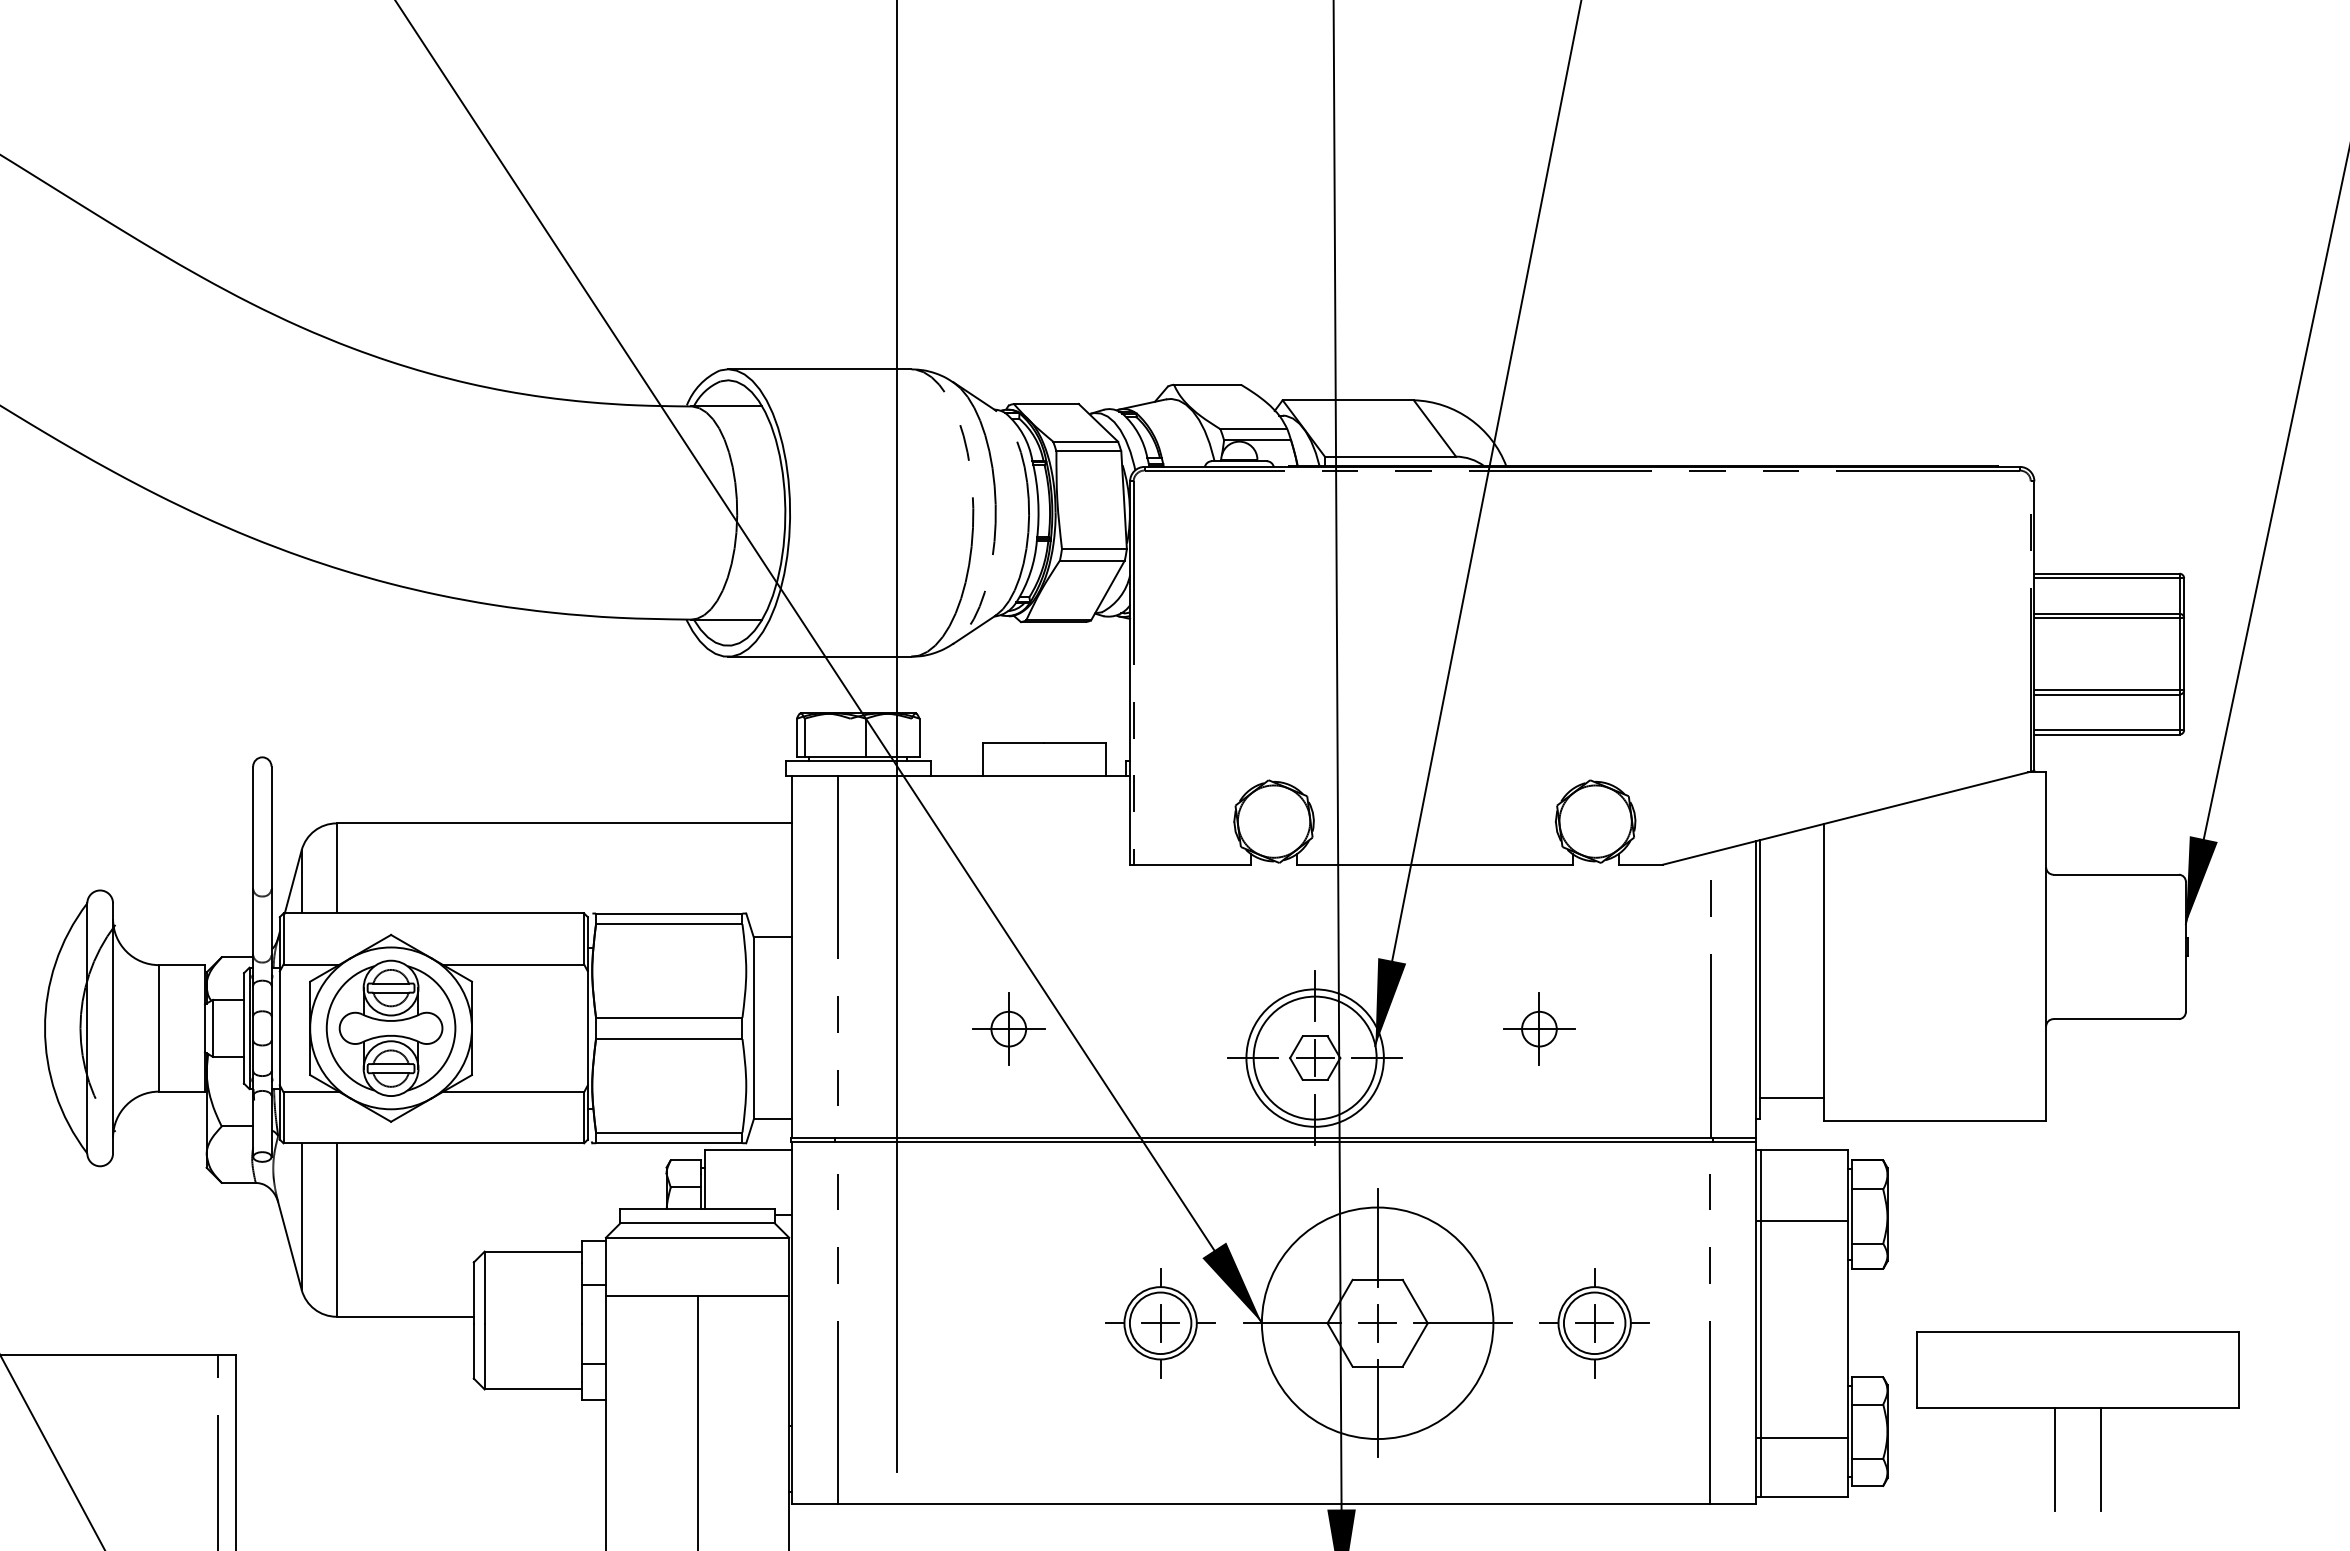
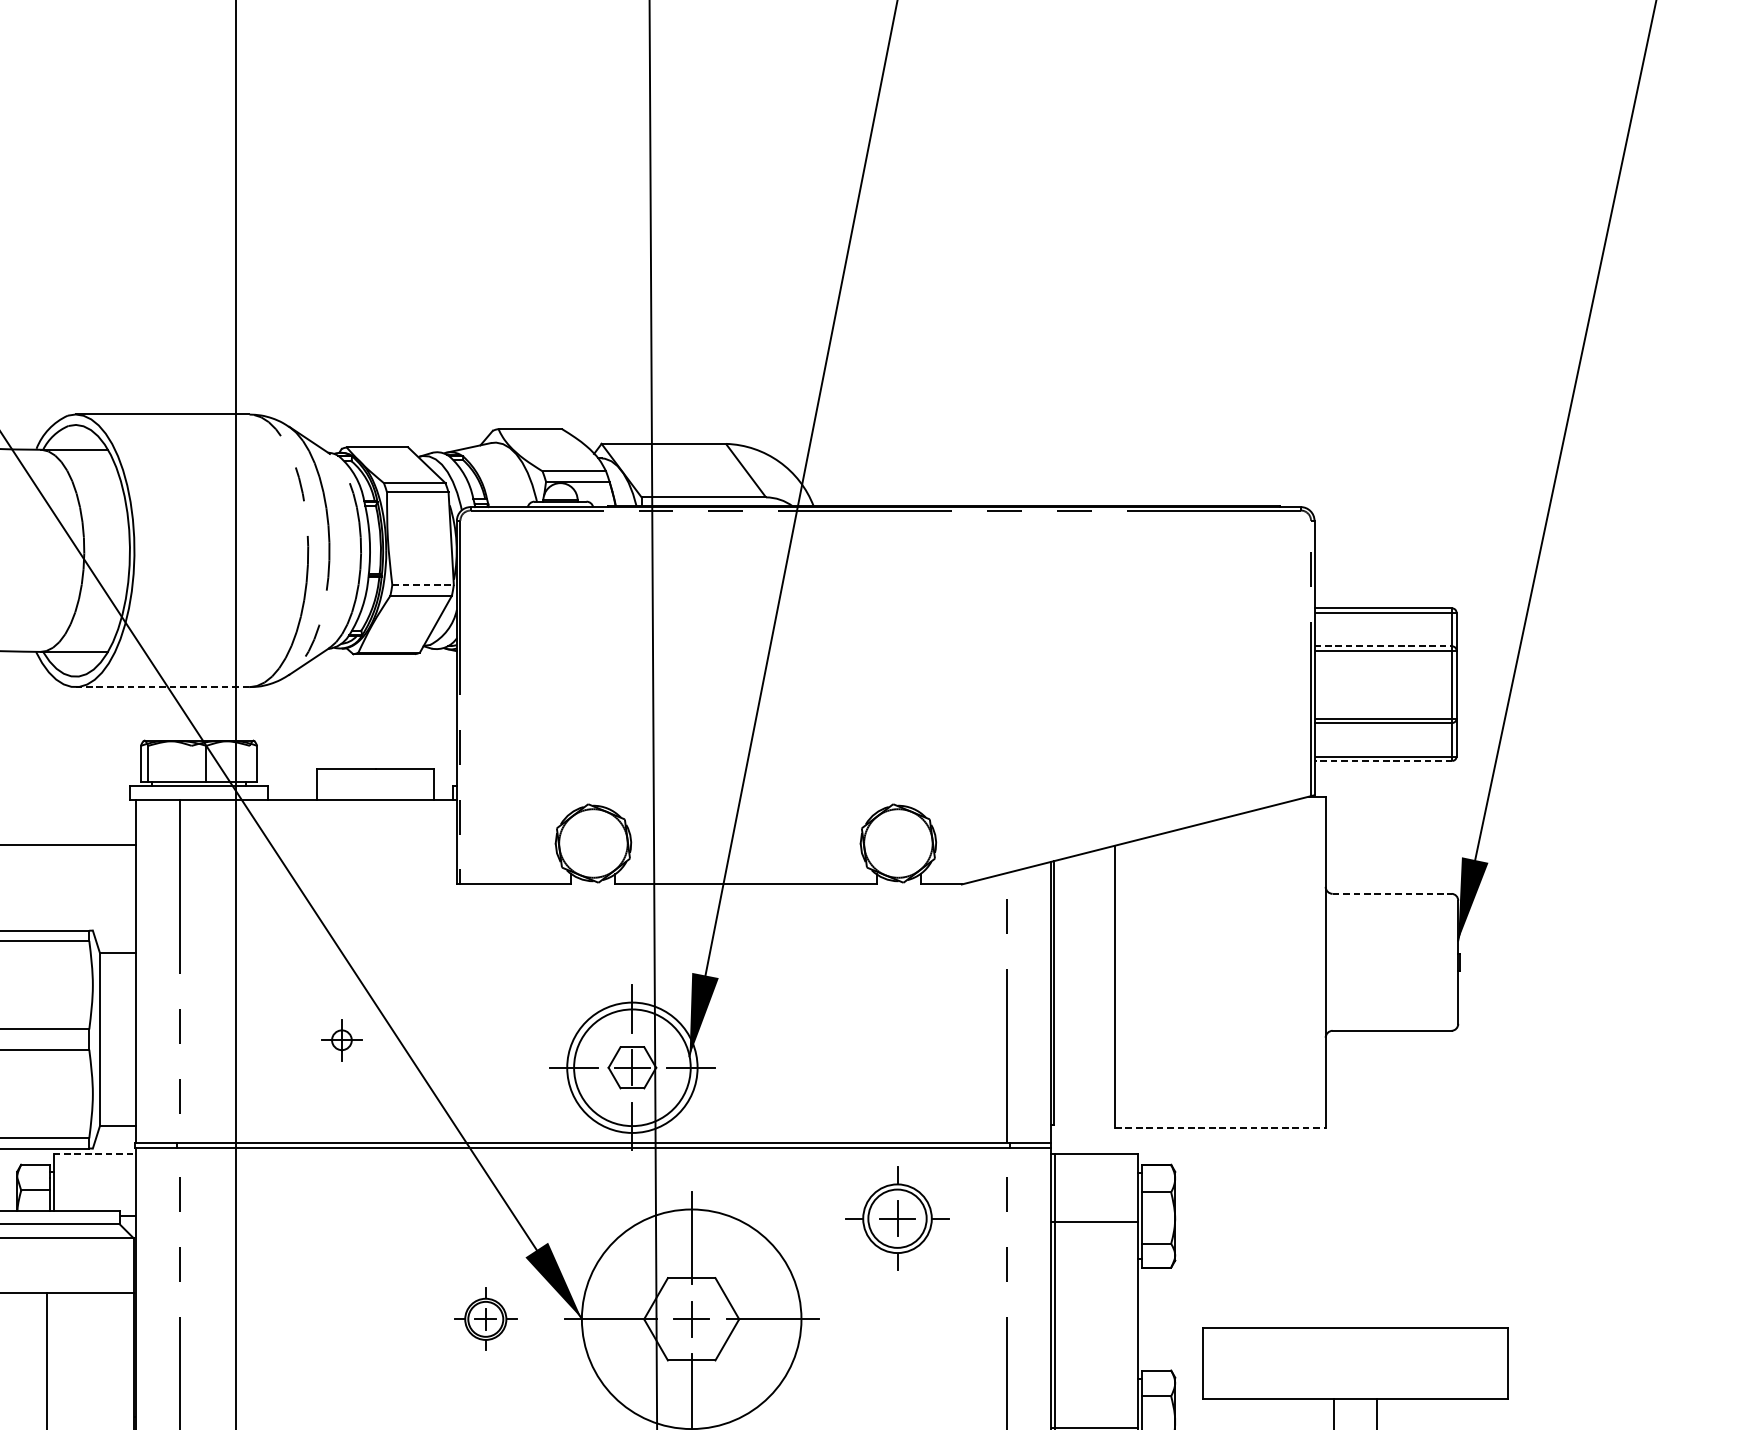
line: (1094, 549) -> (423, 585), solid -> dashed
line: (2106, 613) -> (1382, 646), solid -> dashed
line: (819, 656) -> (162, 686), solid -> dashed
line: (2106, 734) -> (1382, 760), solid -> dashed
line: (2116, 874) -> (1392, 893), solid -> dashed
part: (1008, 1028) -> (341, 1039), size x0.6
part: (1539, 1028) -> (845, 1039), removed
line: (1791, 1097) -> (1084, 1105), removed
line: (1935, 1121) -> (1220, 1127), solid -> dashed
line: (748, 1149) -> (94, 1154), solid -> dashed
part: (1160, 1323) -> (485, 1319), size x0.6
part: (1594, 1323) -> (897, 1218), moved

